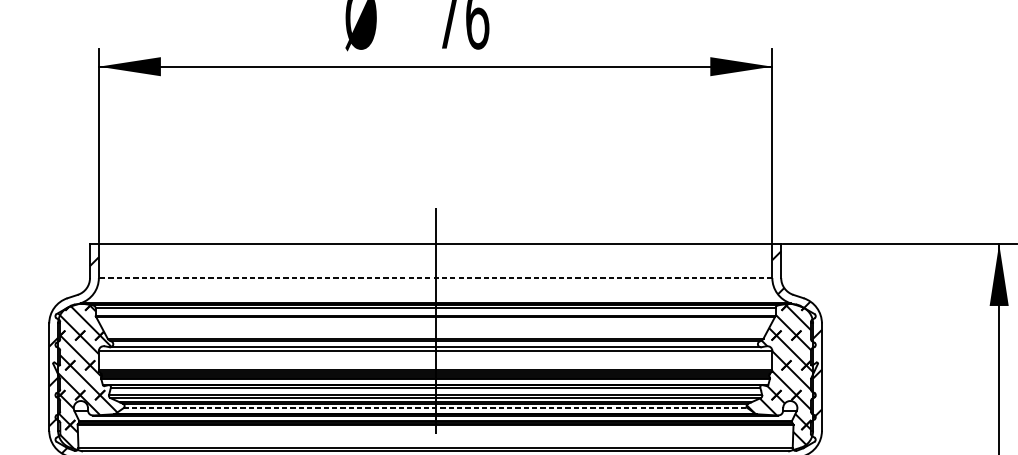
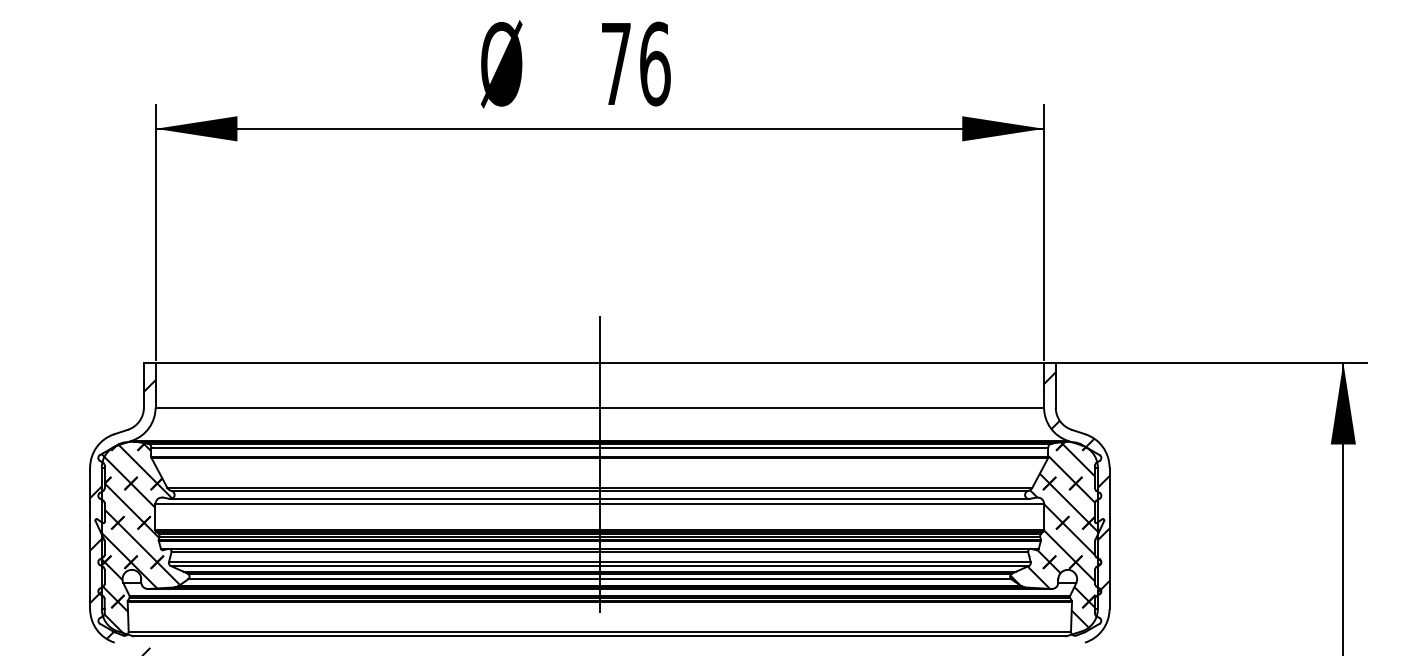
line: (435, 277) -> (599, 407), dashed -> solid
line: (435, 408) -> (599, 579), dashed -> solid

